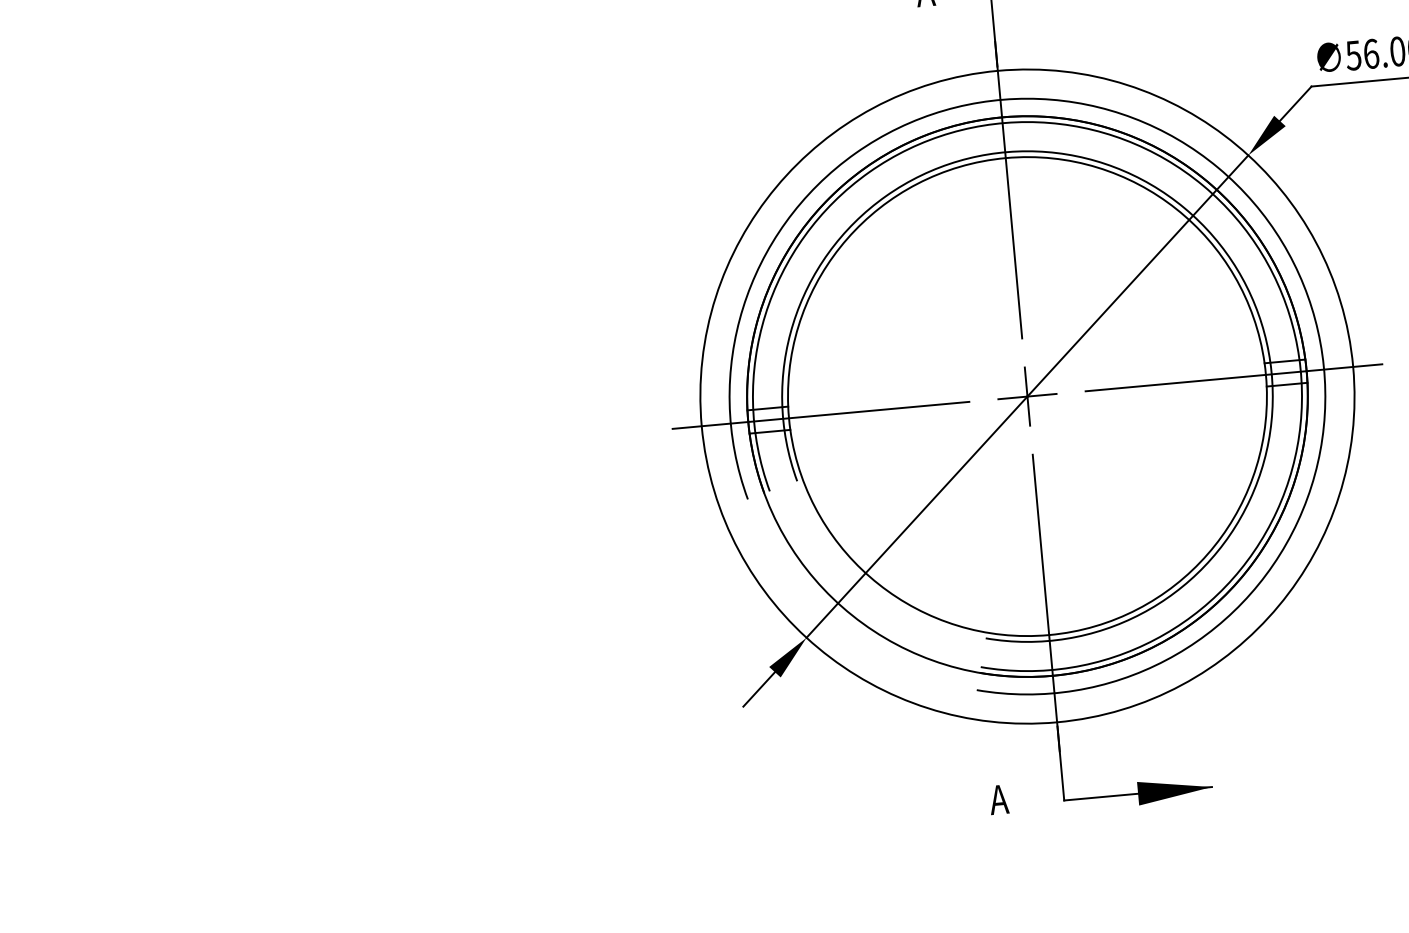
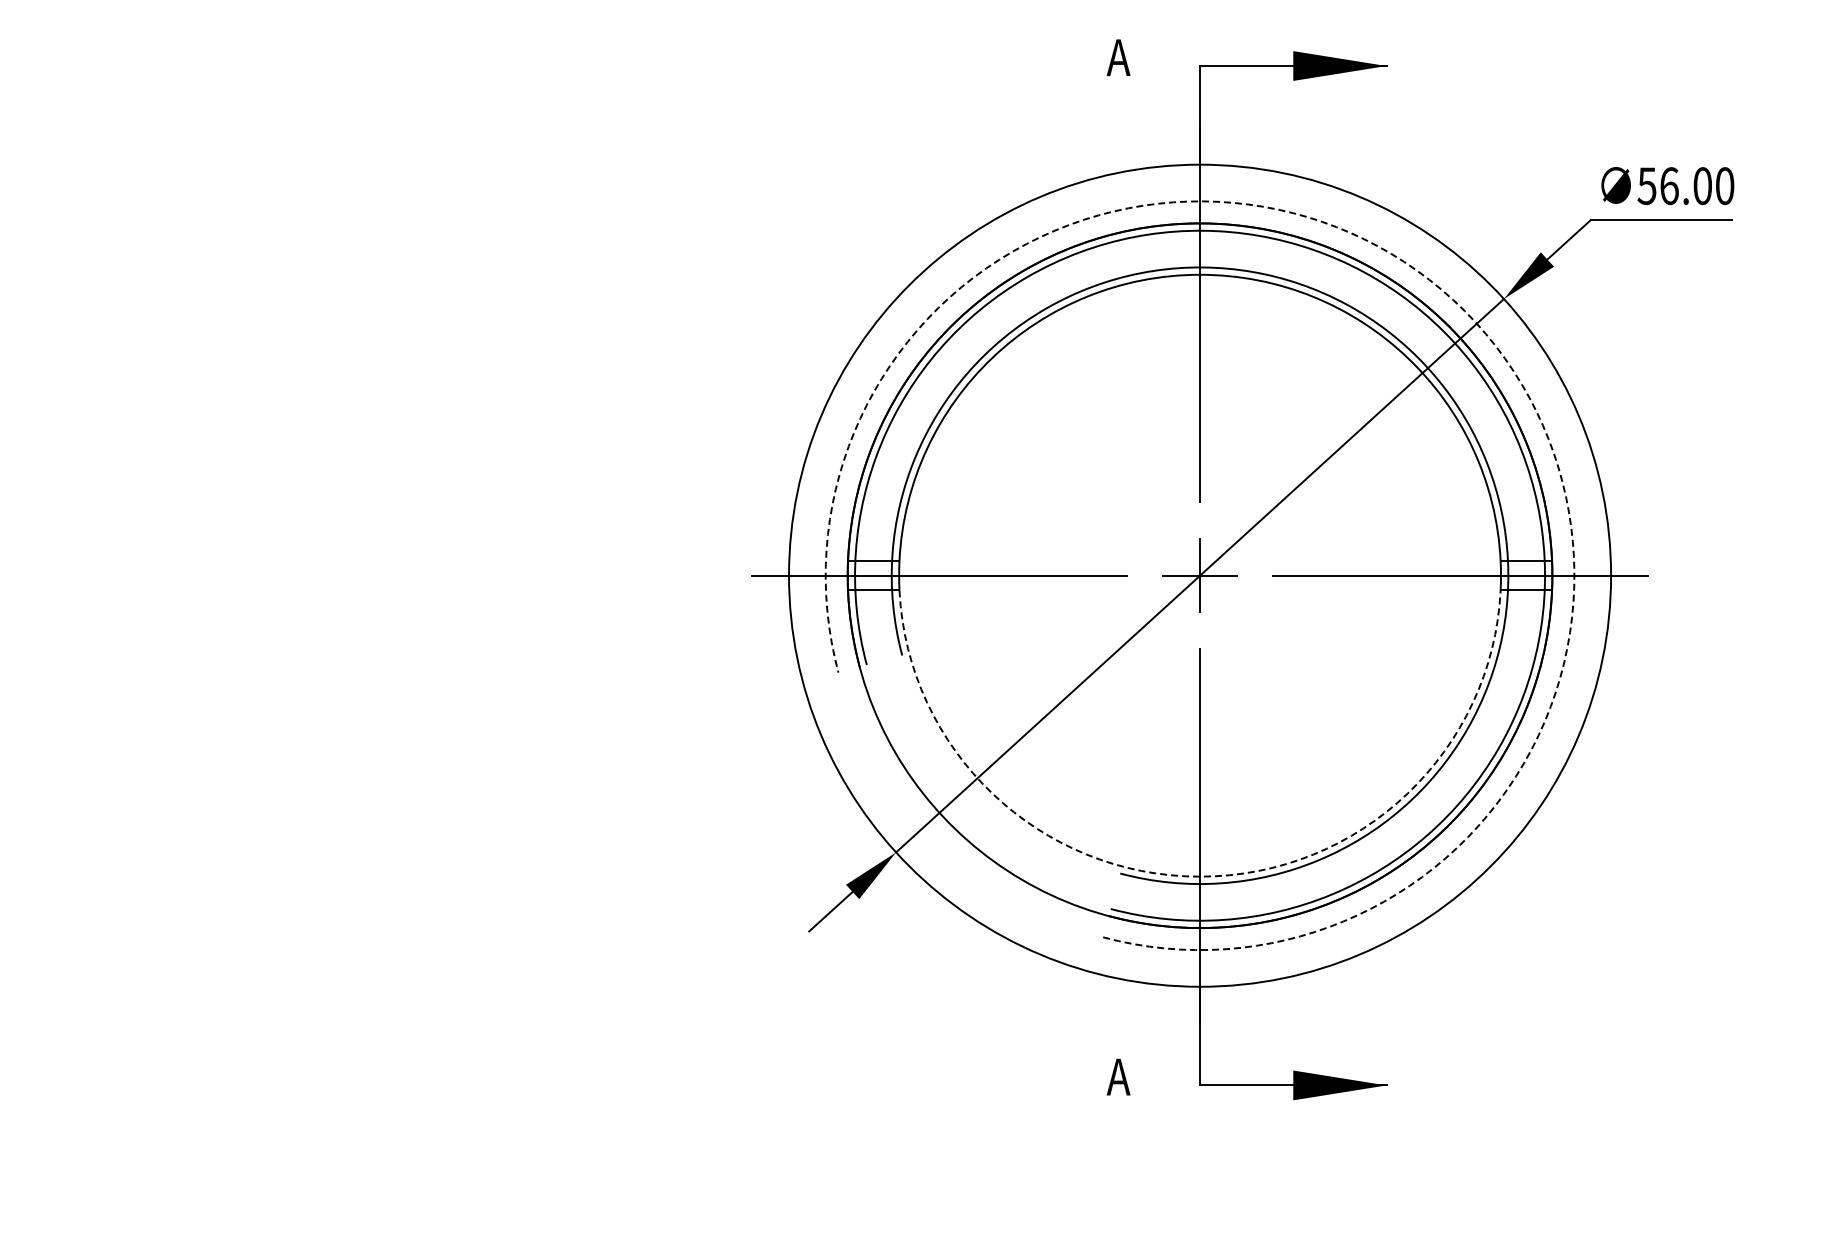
arc: (1217, 168) -> (1464, 311), solid -> dashed
arc: (1049, 634) -> (1200, 876), solid -> dashed

